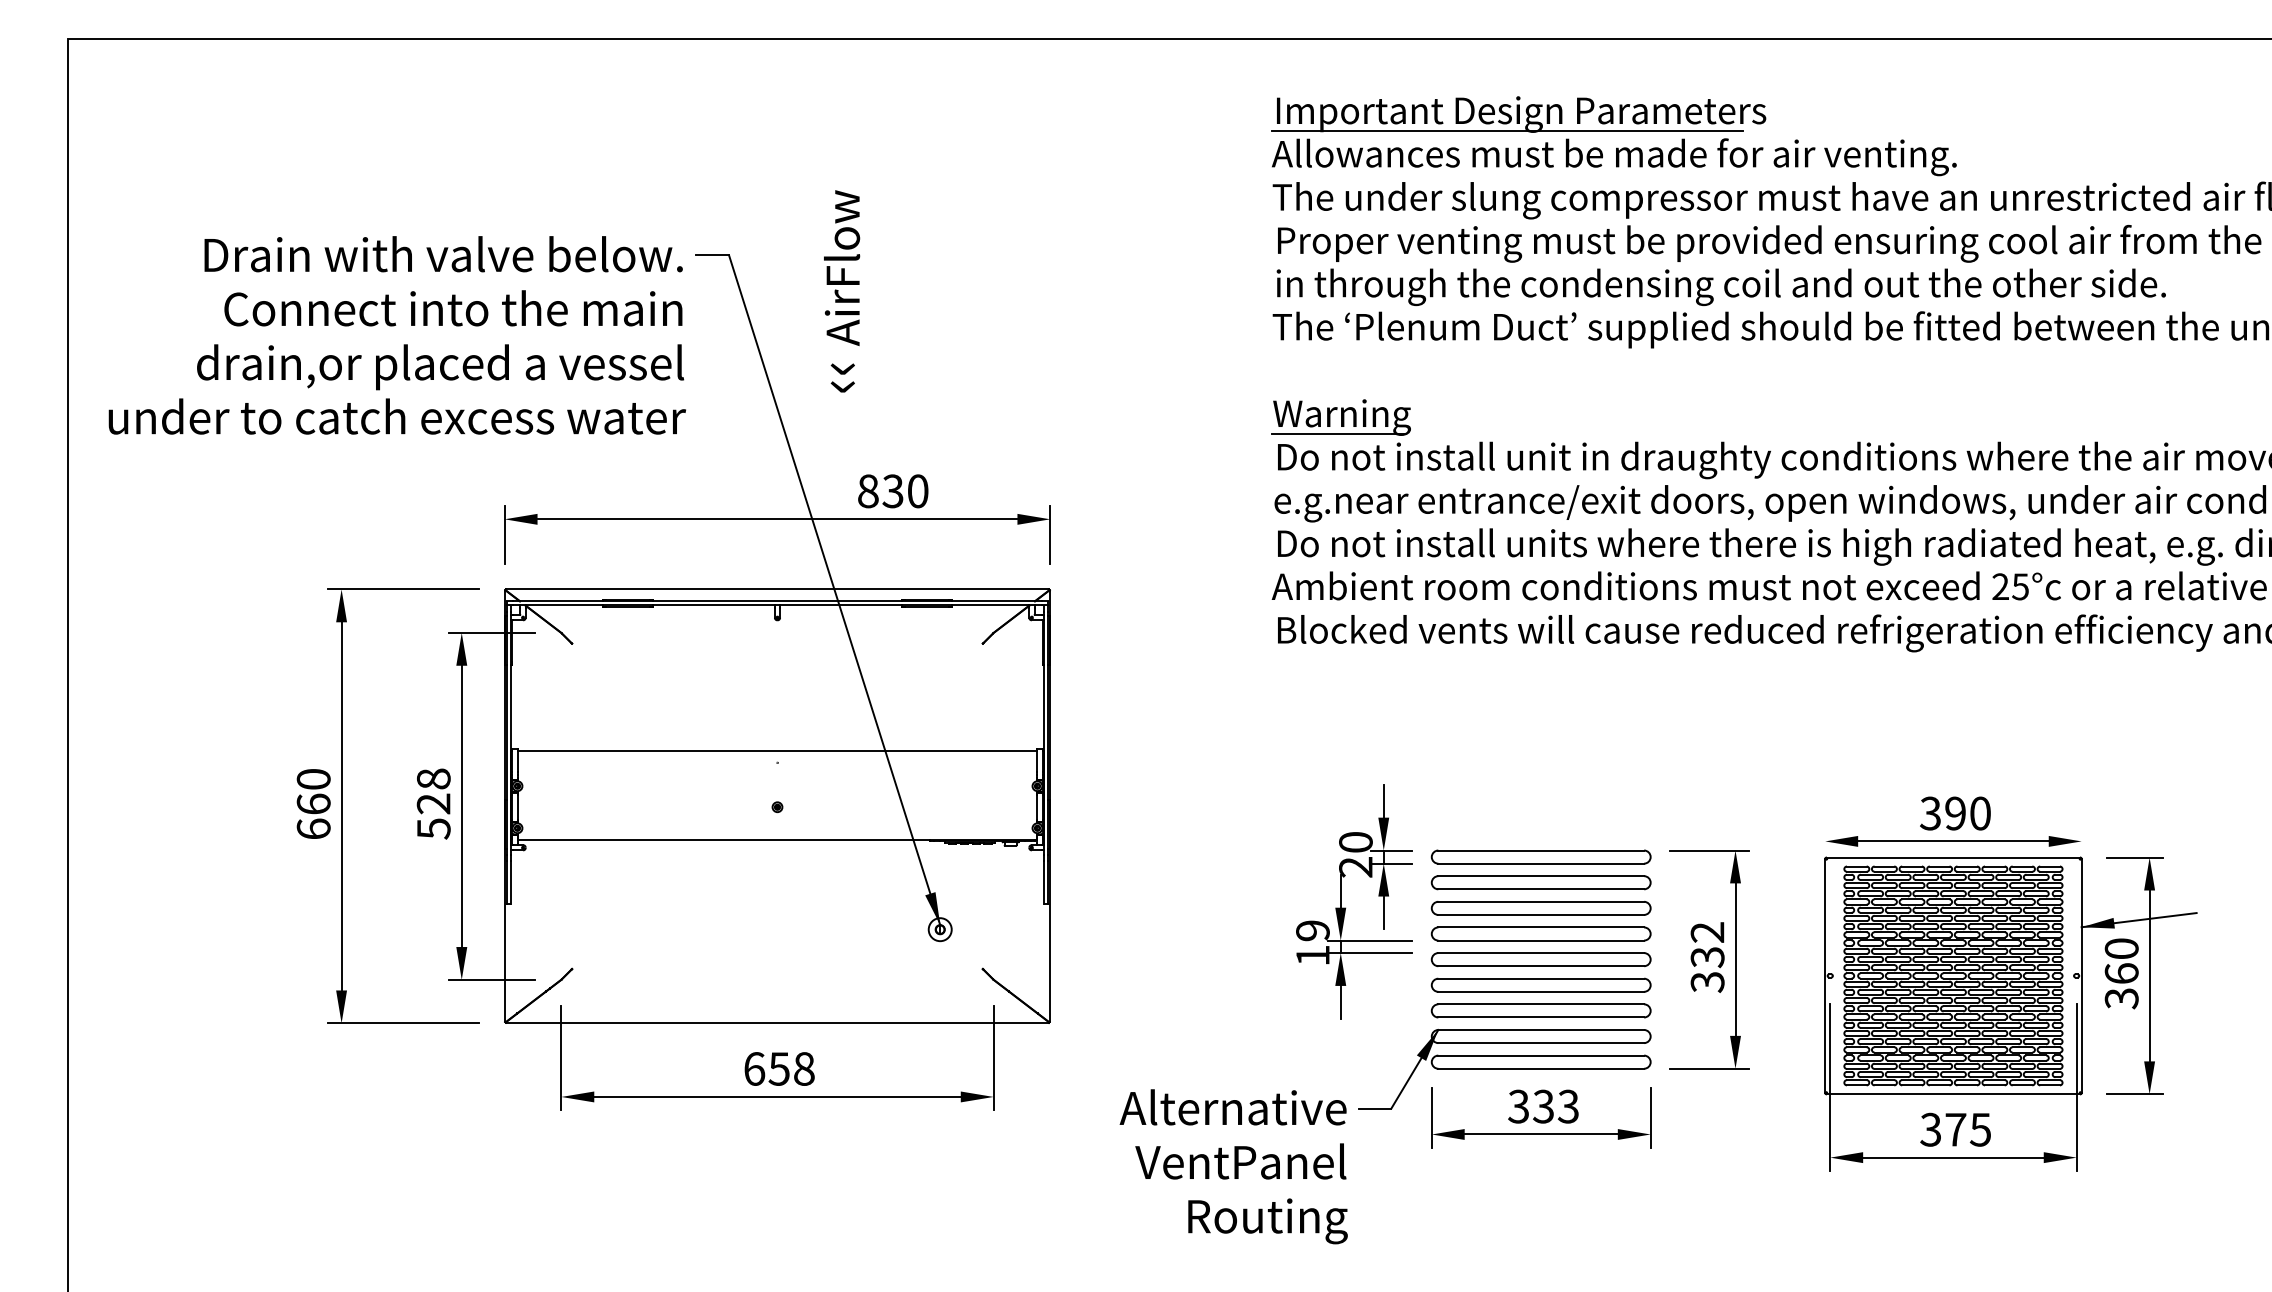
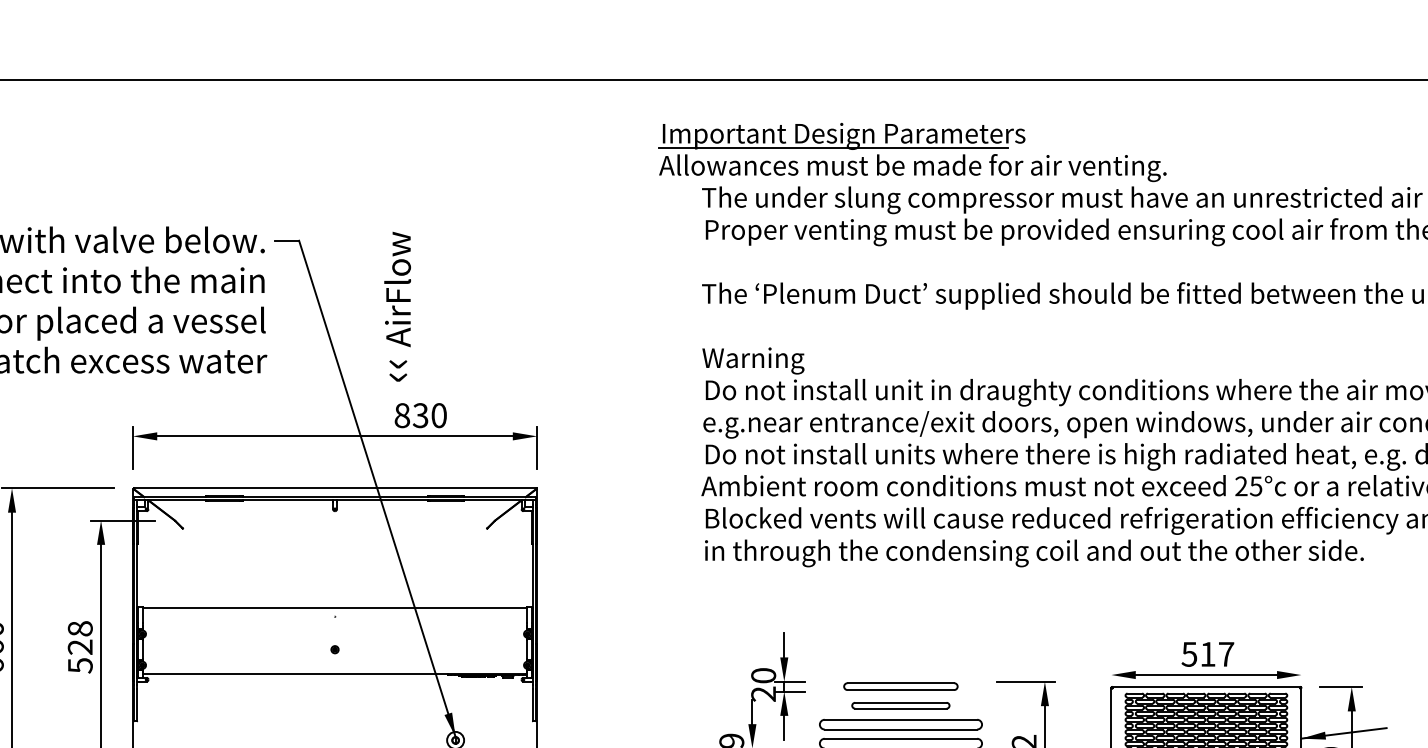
part: (1613, 136) -> (912, 152), moved
text: (1720, 287) -> (1033, 553), moved
text: (842, 291) -> (398, 306), moved
line: (1337, 433) -> (749, 372), removed
text: (1955, 813) -> (1207, 654), 390 -> 517
part: (1540, 856) -> (900, 686), size x0.7
part: (1540, 882) -> (900, 705), size x0.6

